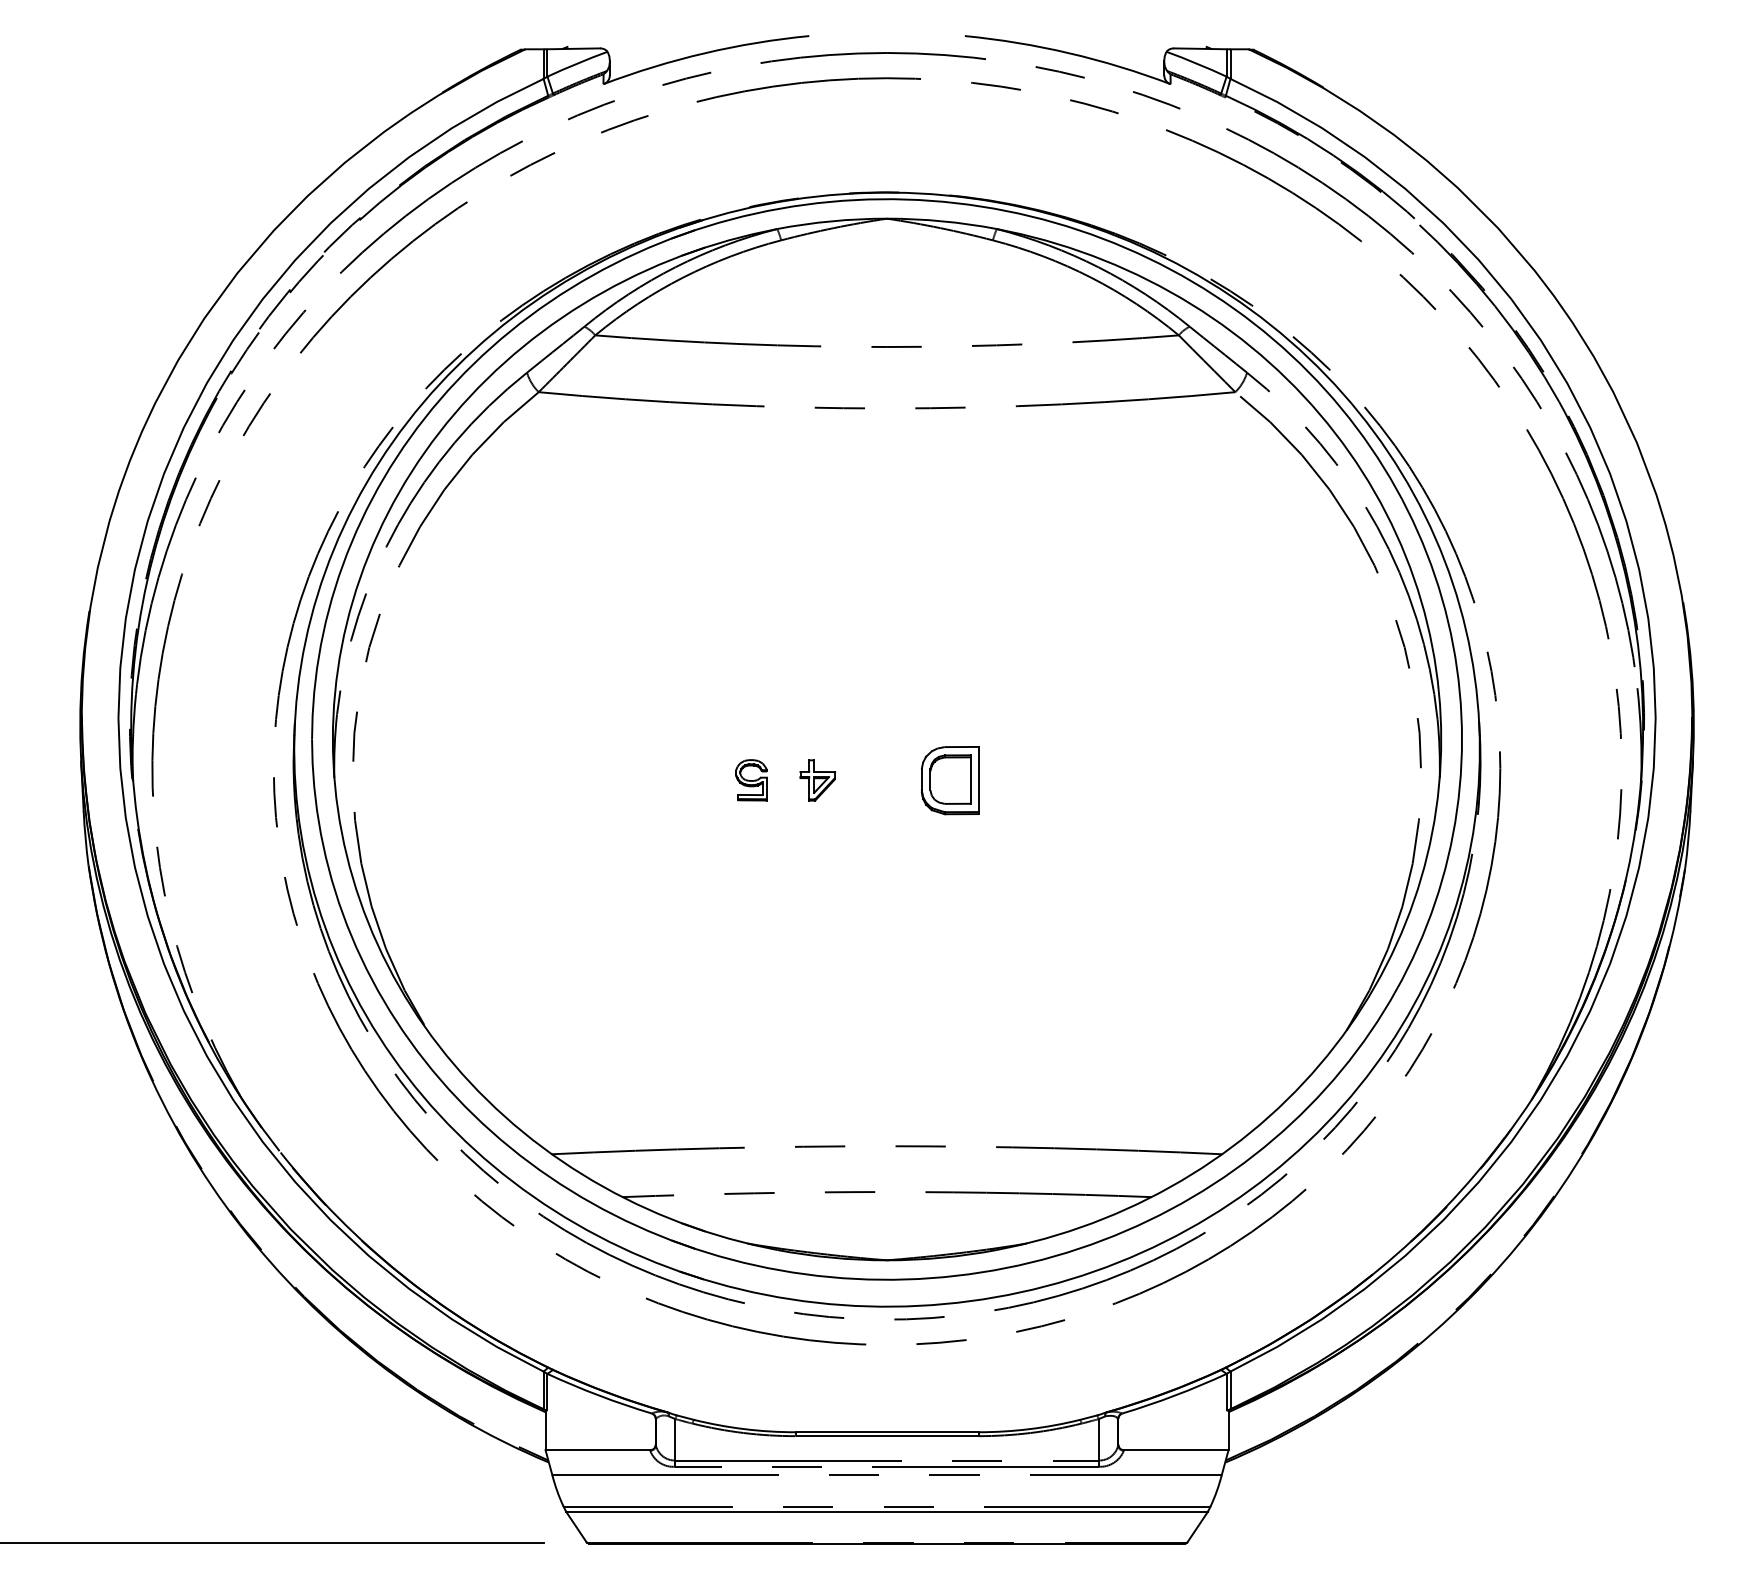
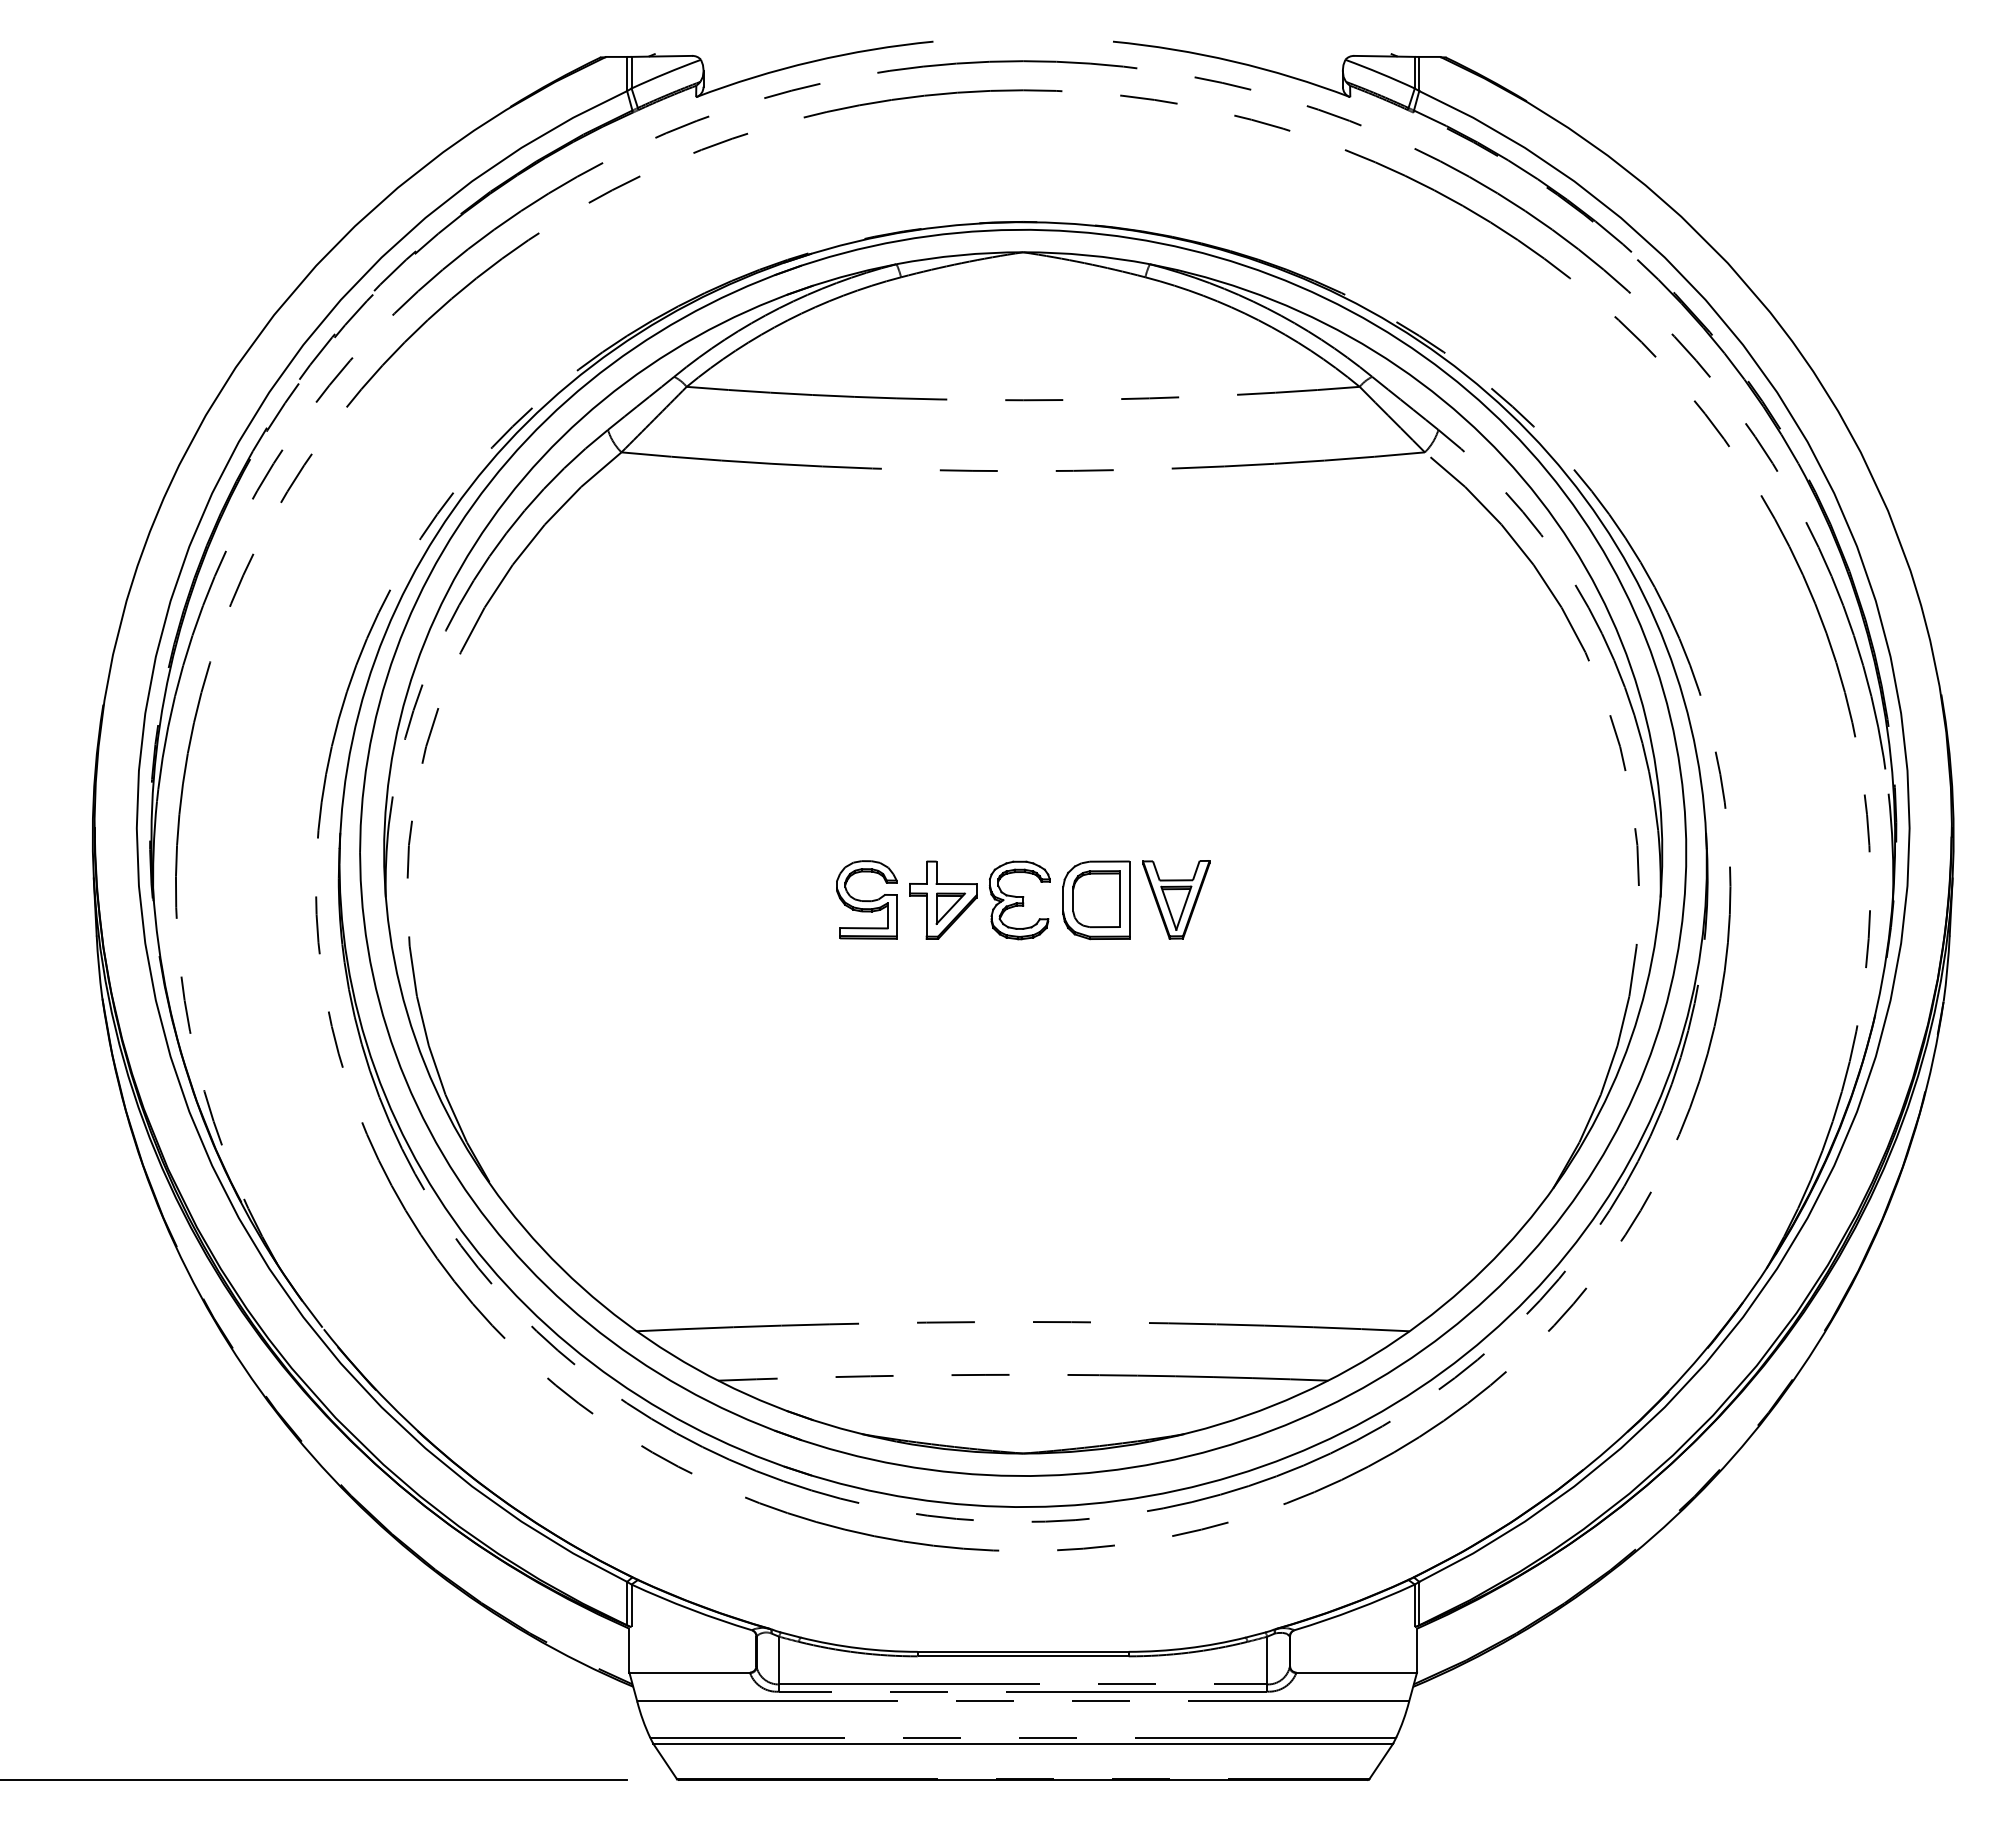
part: (751, 779) -> (866, 899), size x1.67
part: (817, 779) -> (943, 899), size x1.67
part: (1019, 779) -> (1176, 899), added
part: (883, 780) -> (1019, 900), added

